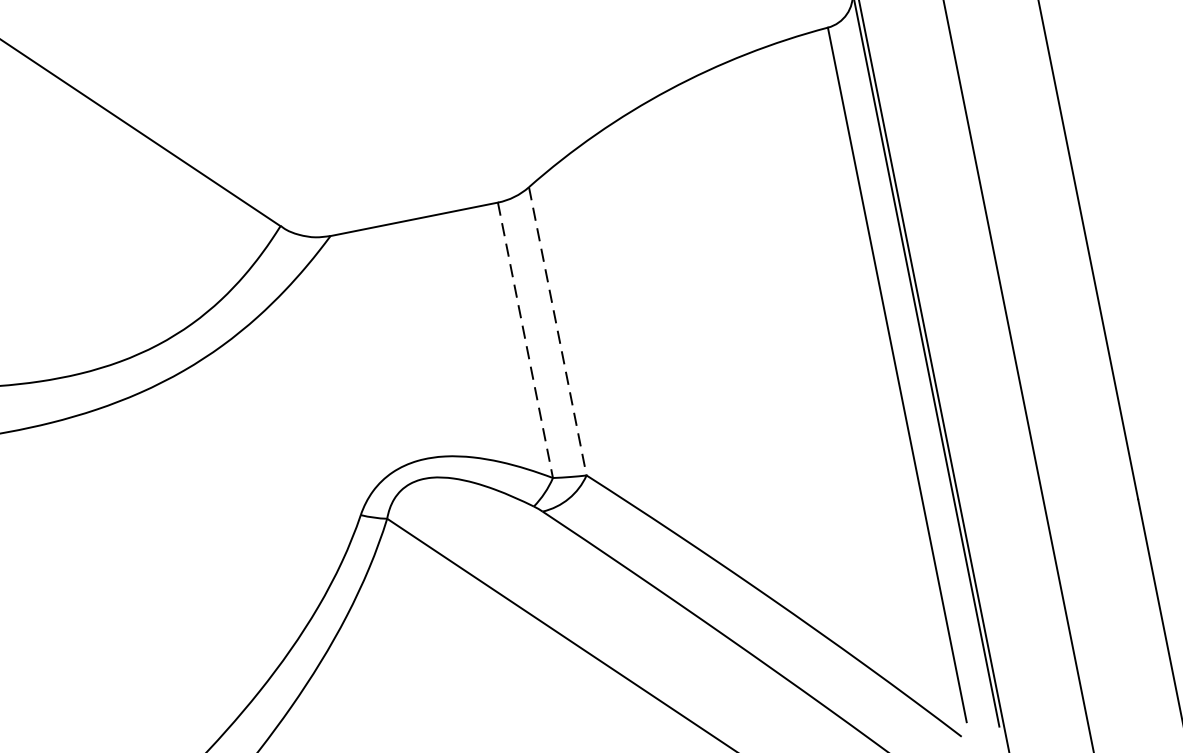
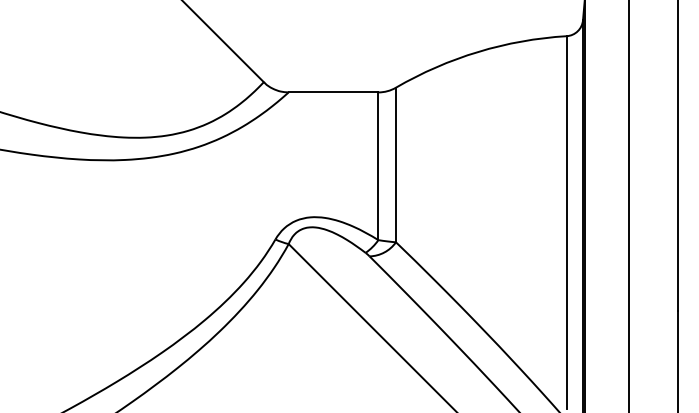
line: (558, 332) -> (396, 165), dashed -> solid
line: (525, 340) -> (378, 166), dashed -> solid

